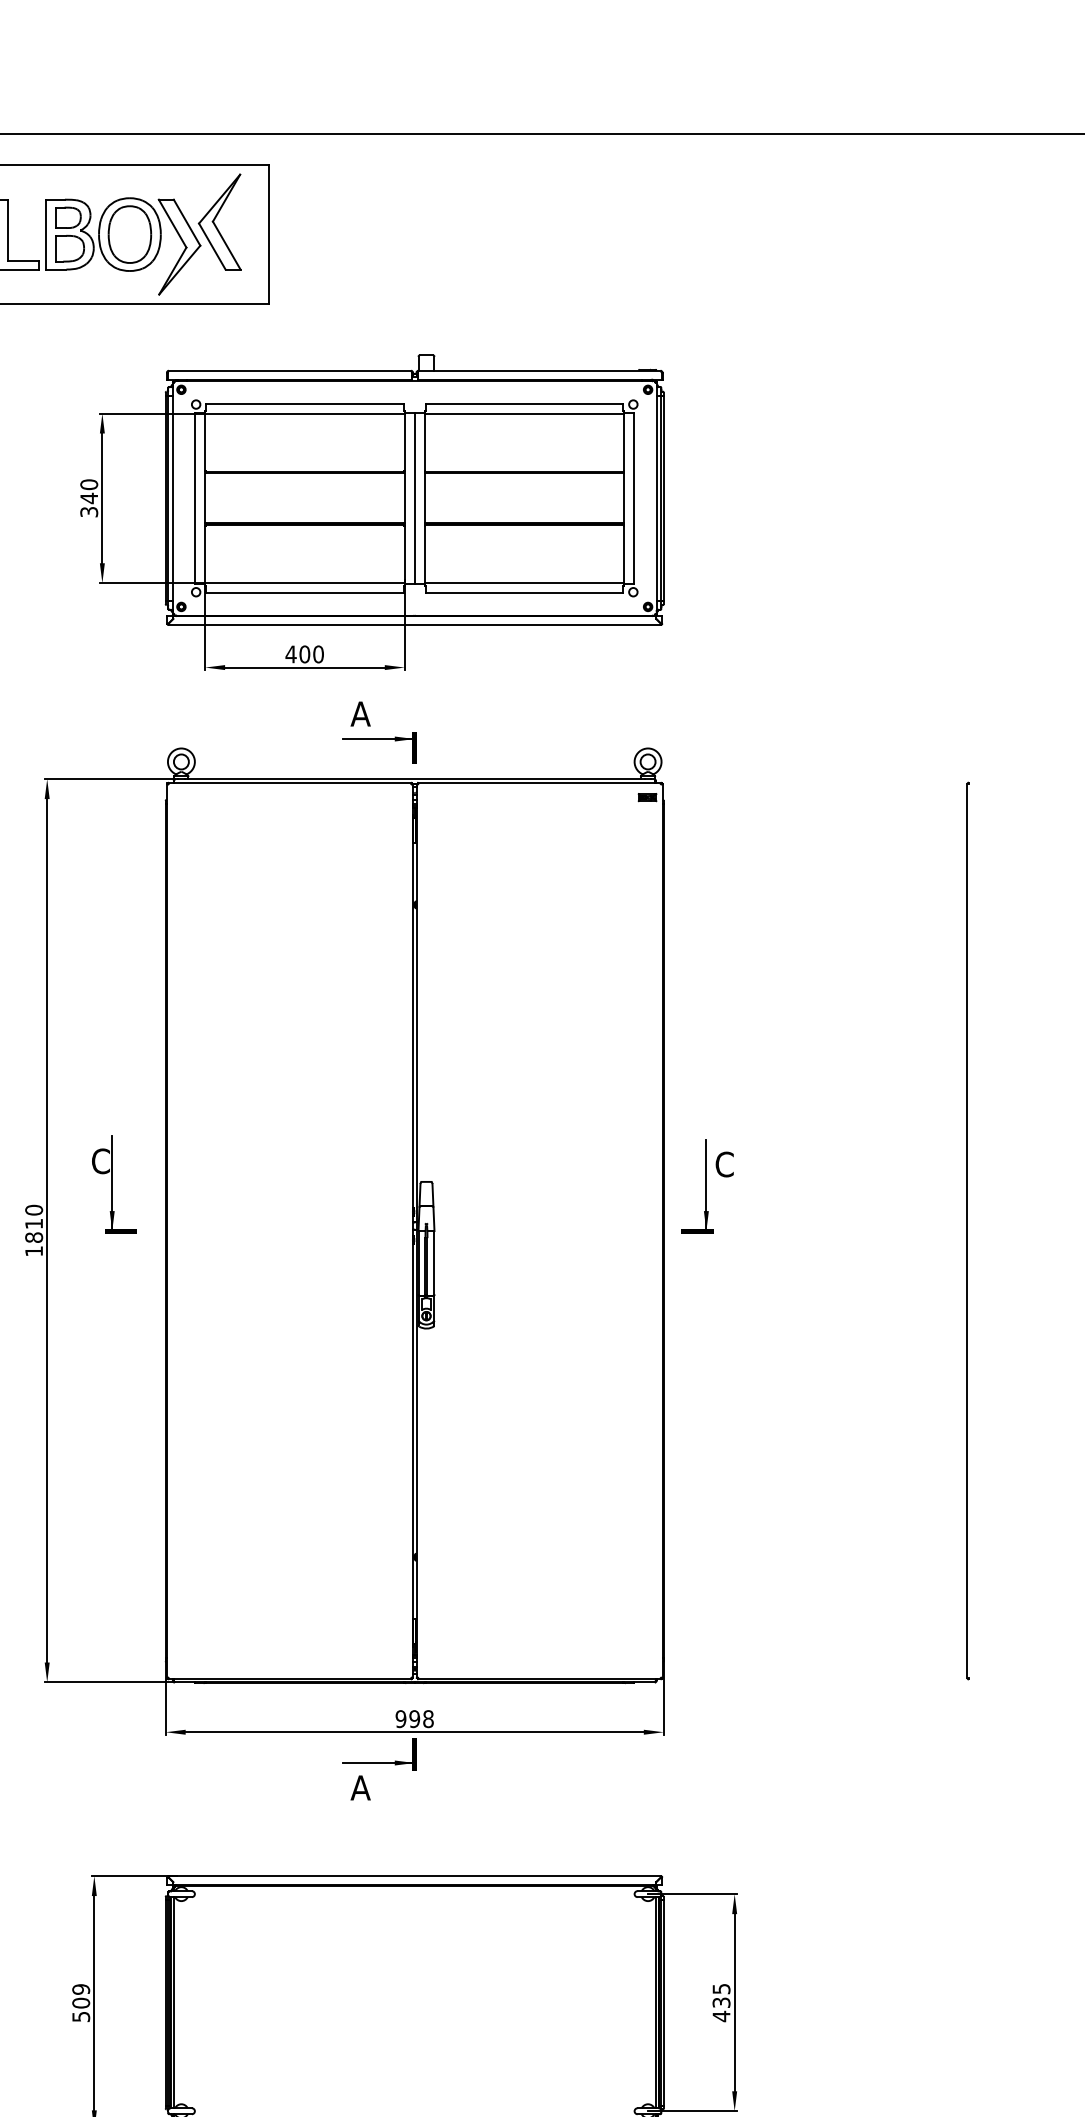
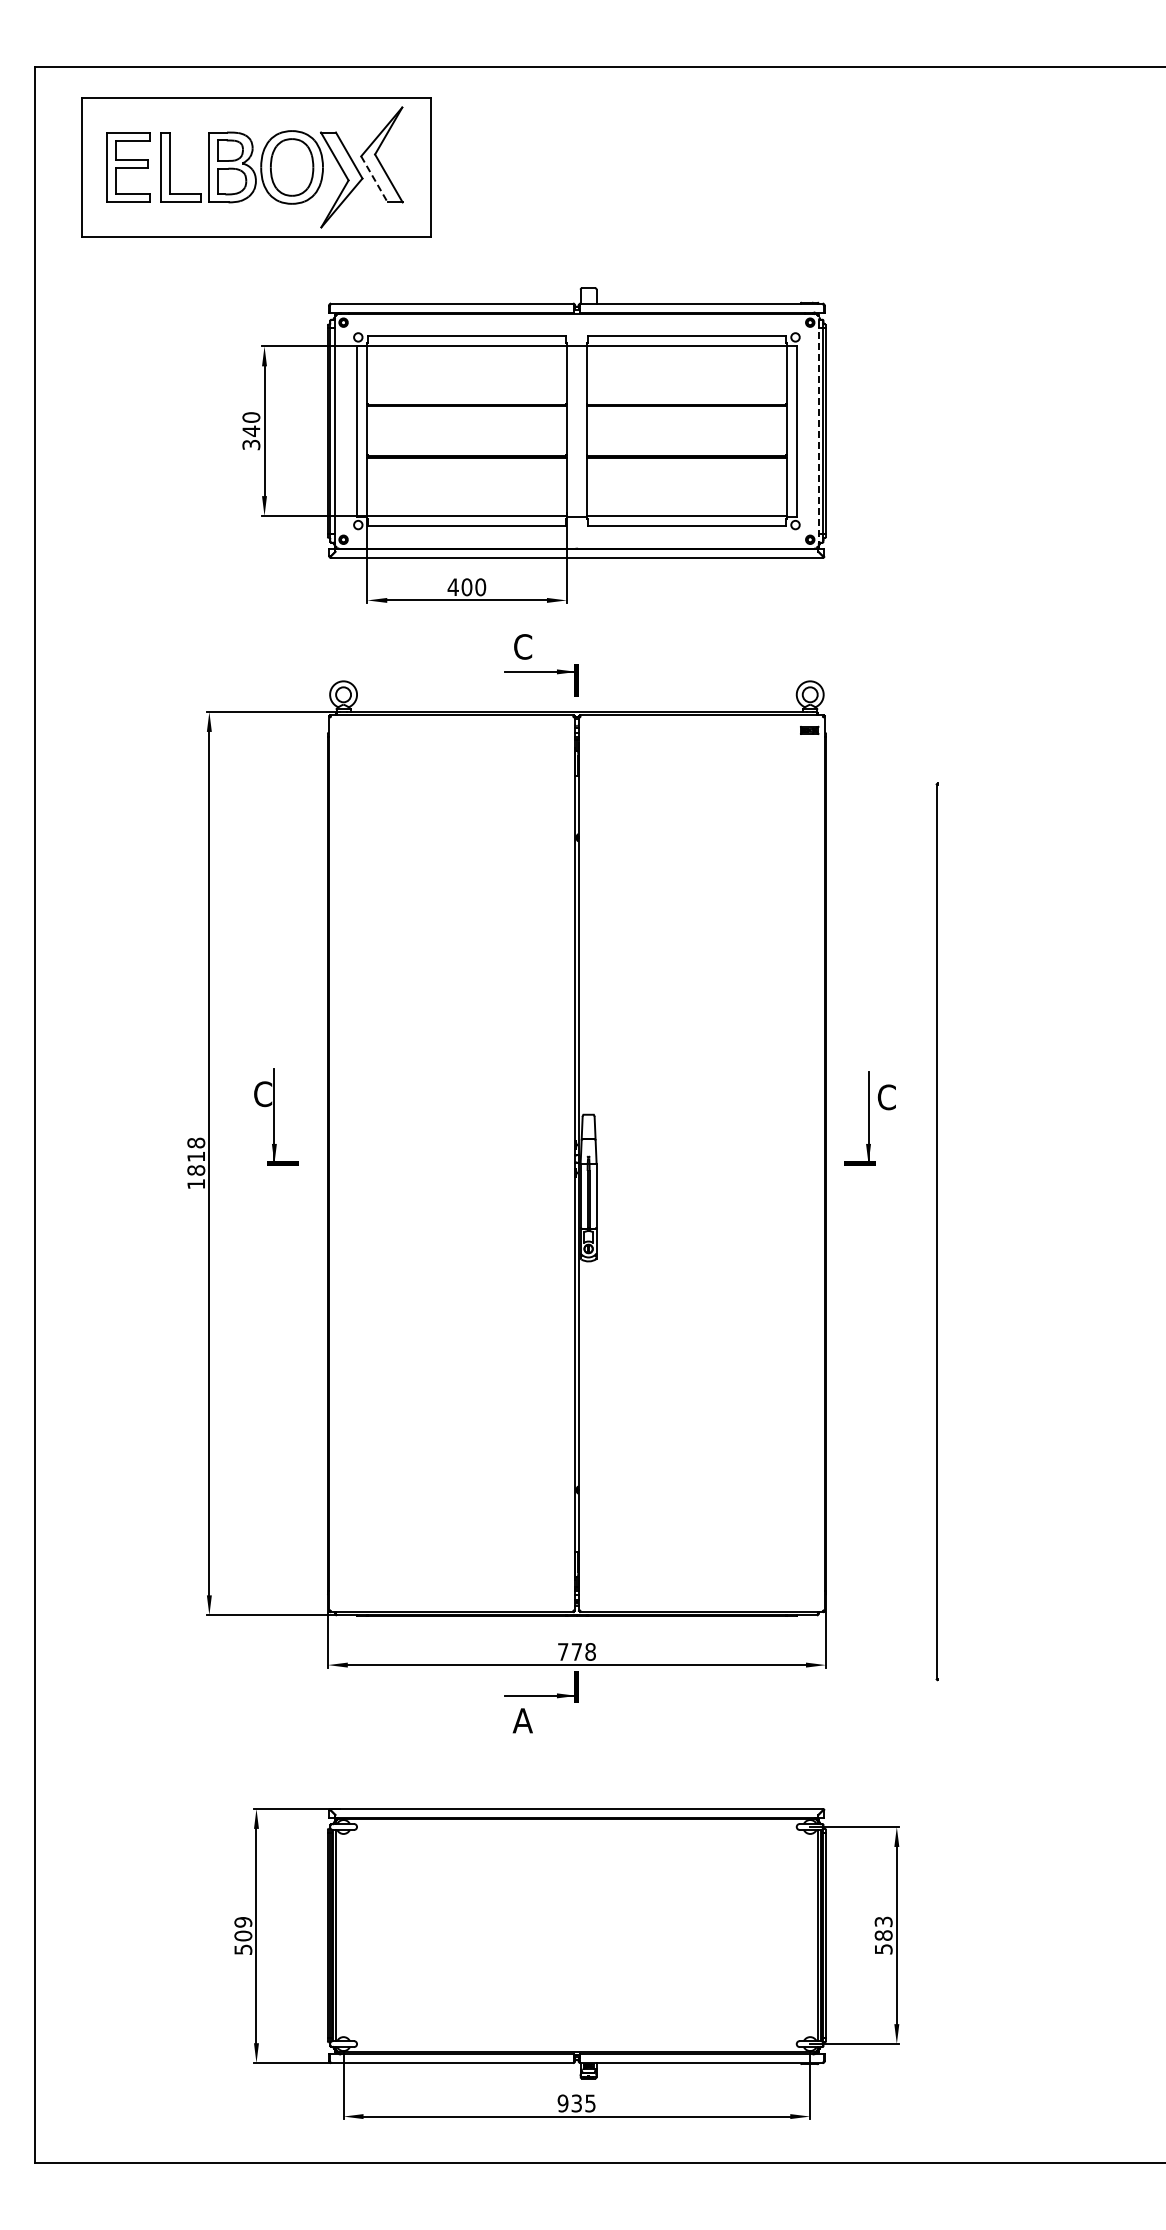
line: (212, 246) -> (374, 179), solid -> dashed
line: (414, 497) -> (576, 430), removed
line: (656, 497) -> (818, 430), solid -> dashed
text: (360, 713) -> (522, 646), A -> C
text: (33, 1209) -> (195, 1142), 1810 -> 1818
part: (967, 1230) -> (936, 1231), moved
text: (407, 1718) -> (569, 1651), 998 -> 778
text: (721, 2002) -> (883, 1935), 435 -> 583

